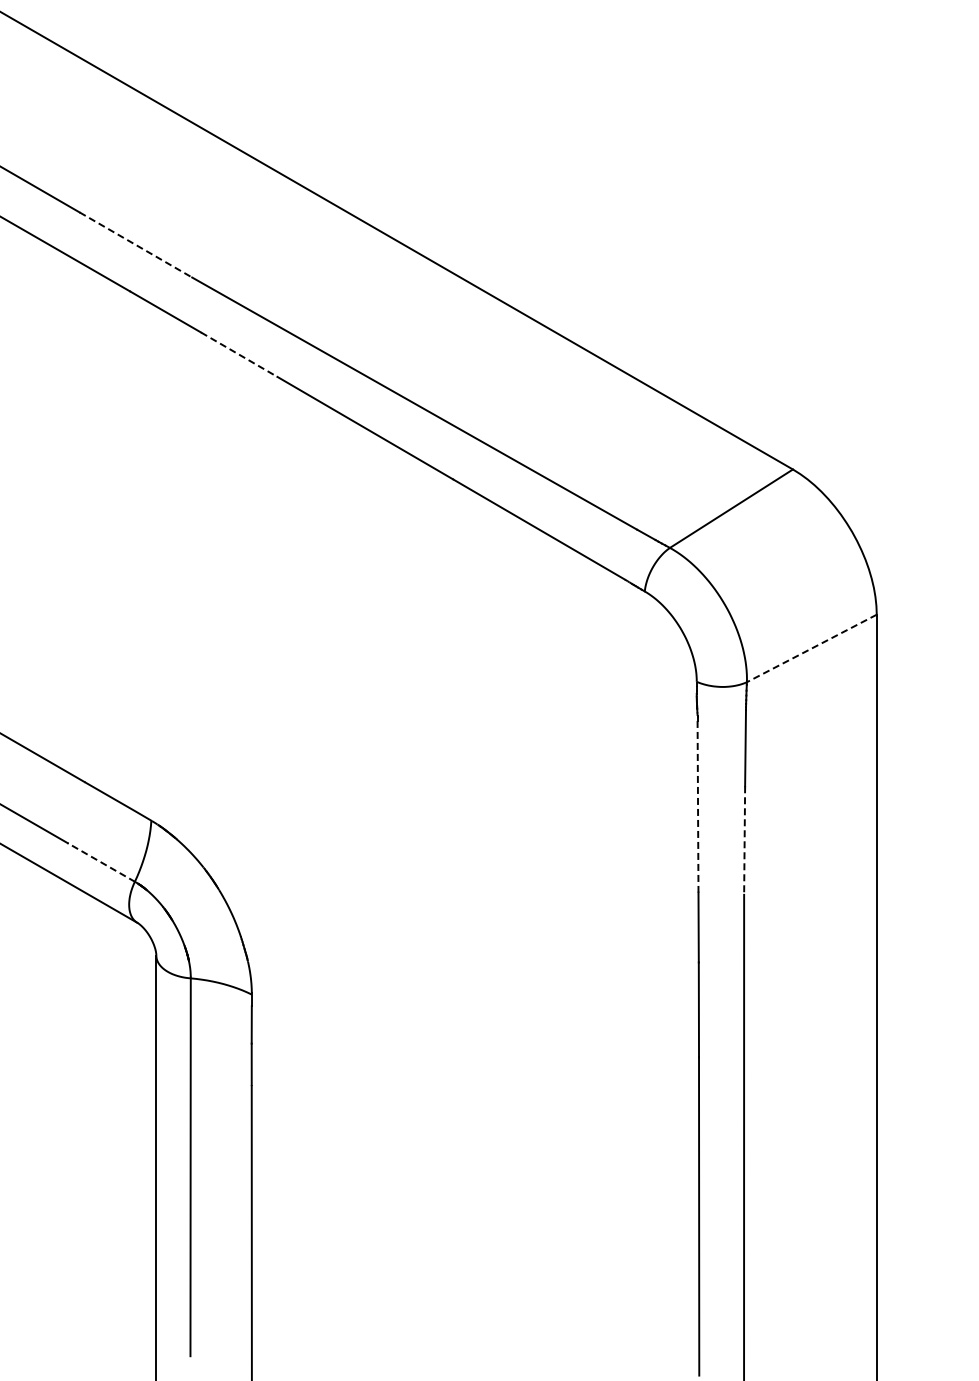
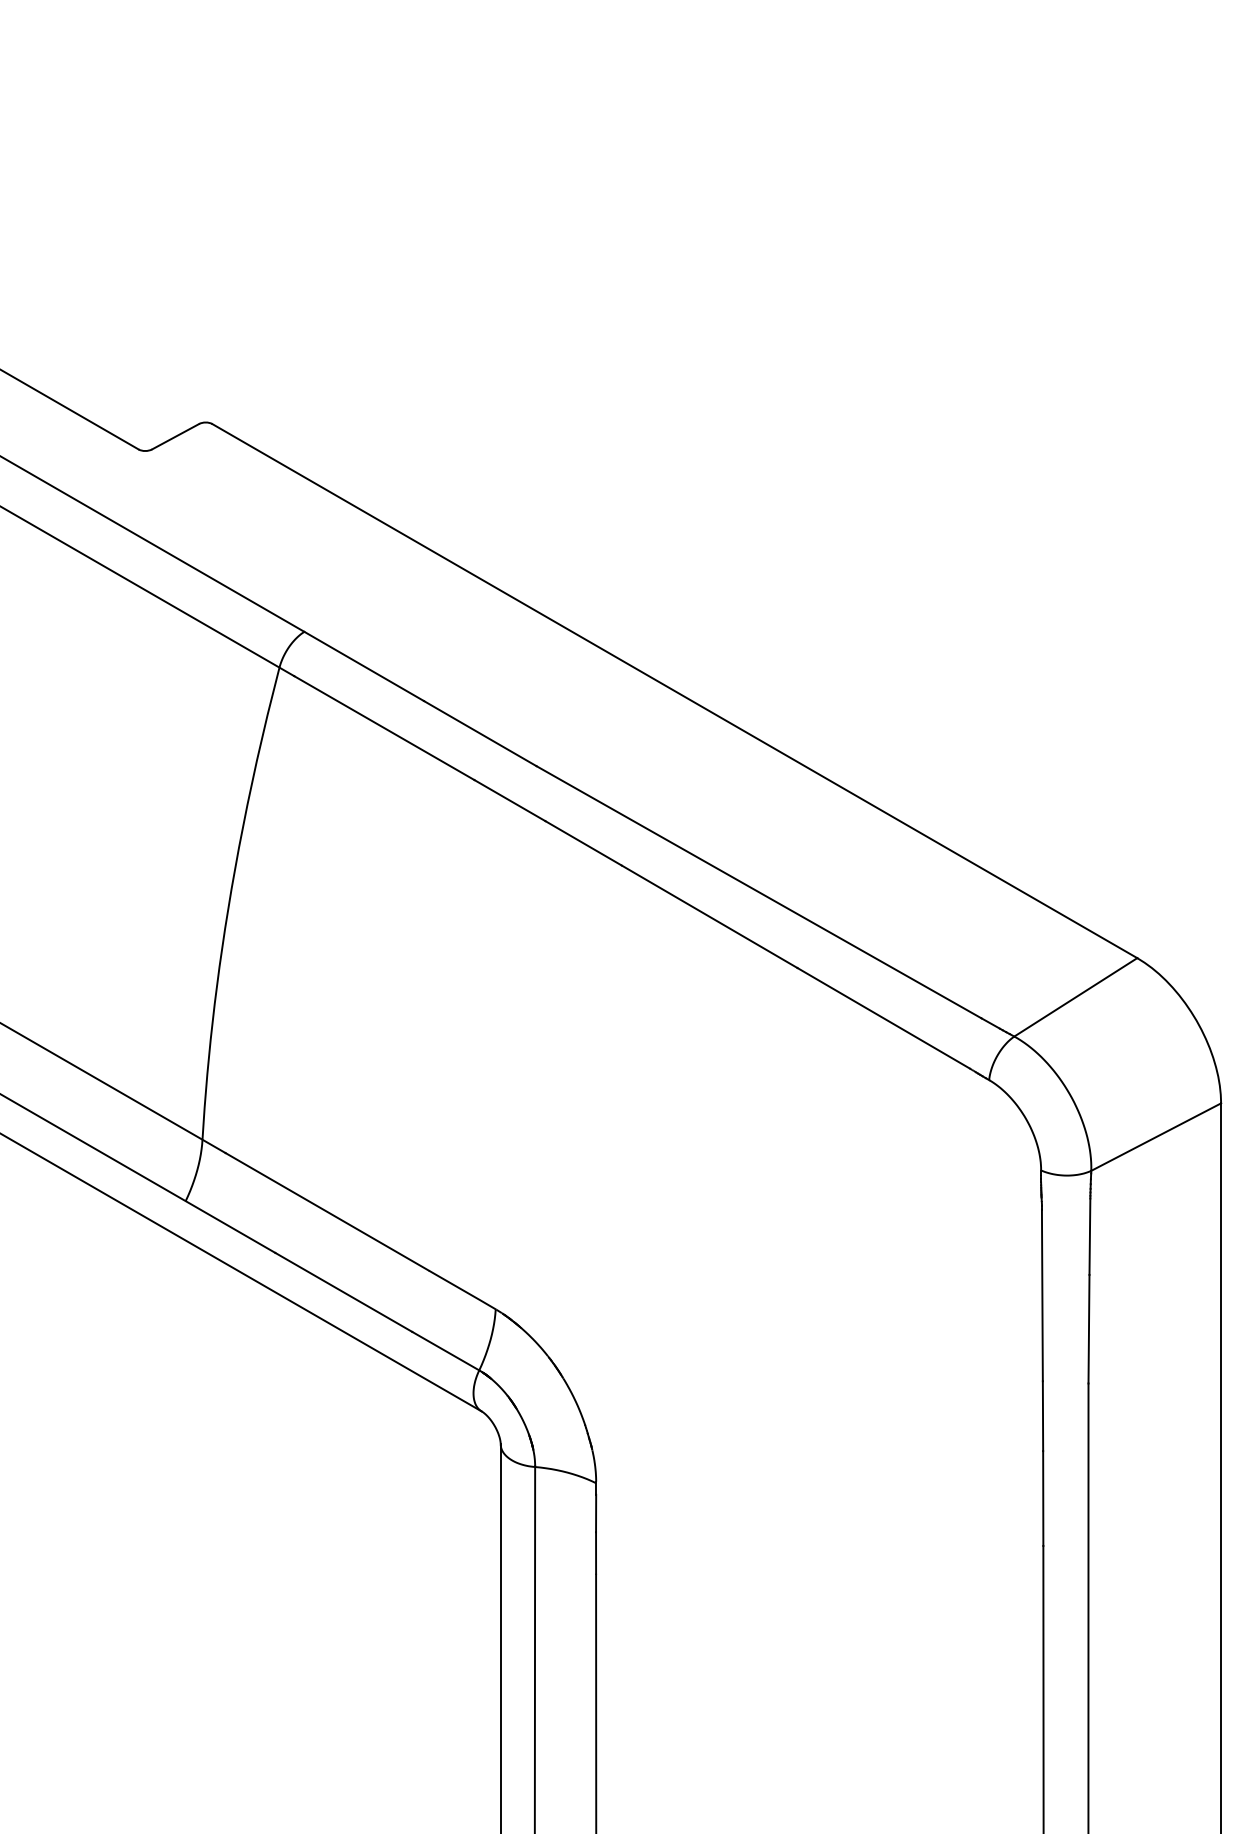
line: (136, 244) -> (480, 733), dashed -> solid
line: (240, 354) -> (584, 843), dashed -> solid
line: (811, 648) -> (1155, 1137), dashed -> solid
line: (698, 806) -> (1042, 1295), dashed -> solid
line: (744, 840) -> (1088, 1329), dashed -> solid
line: (101, 862) -> (445, 1351), dashed -> solid

